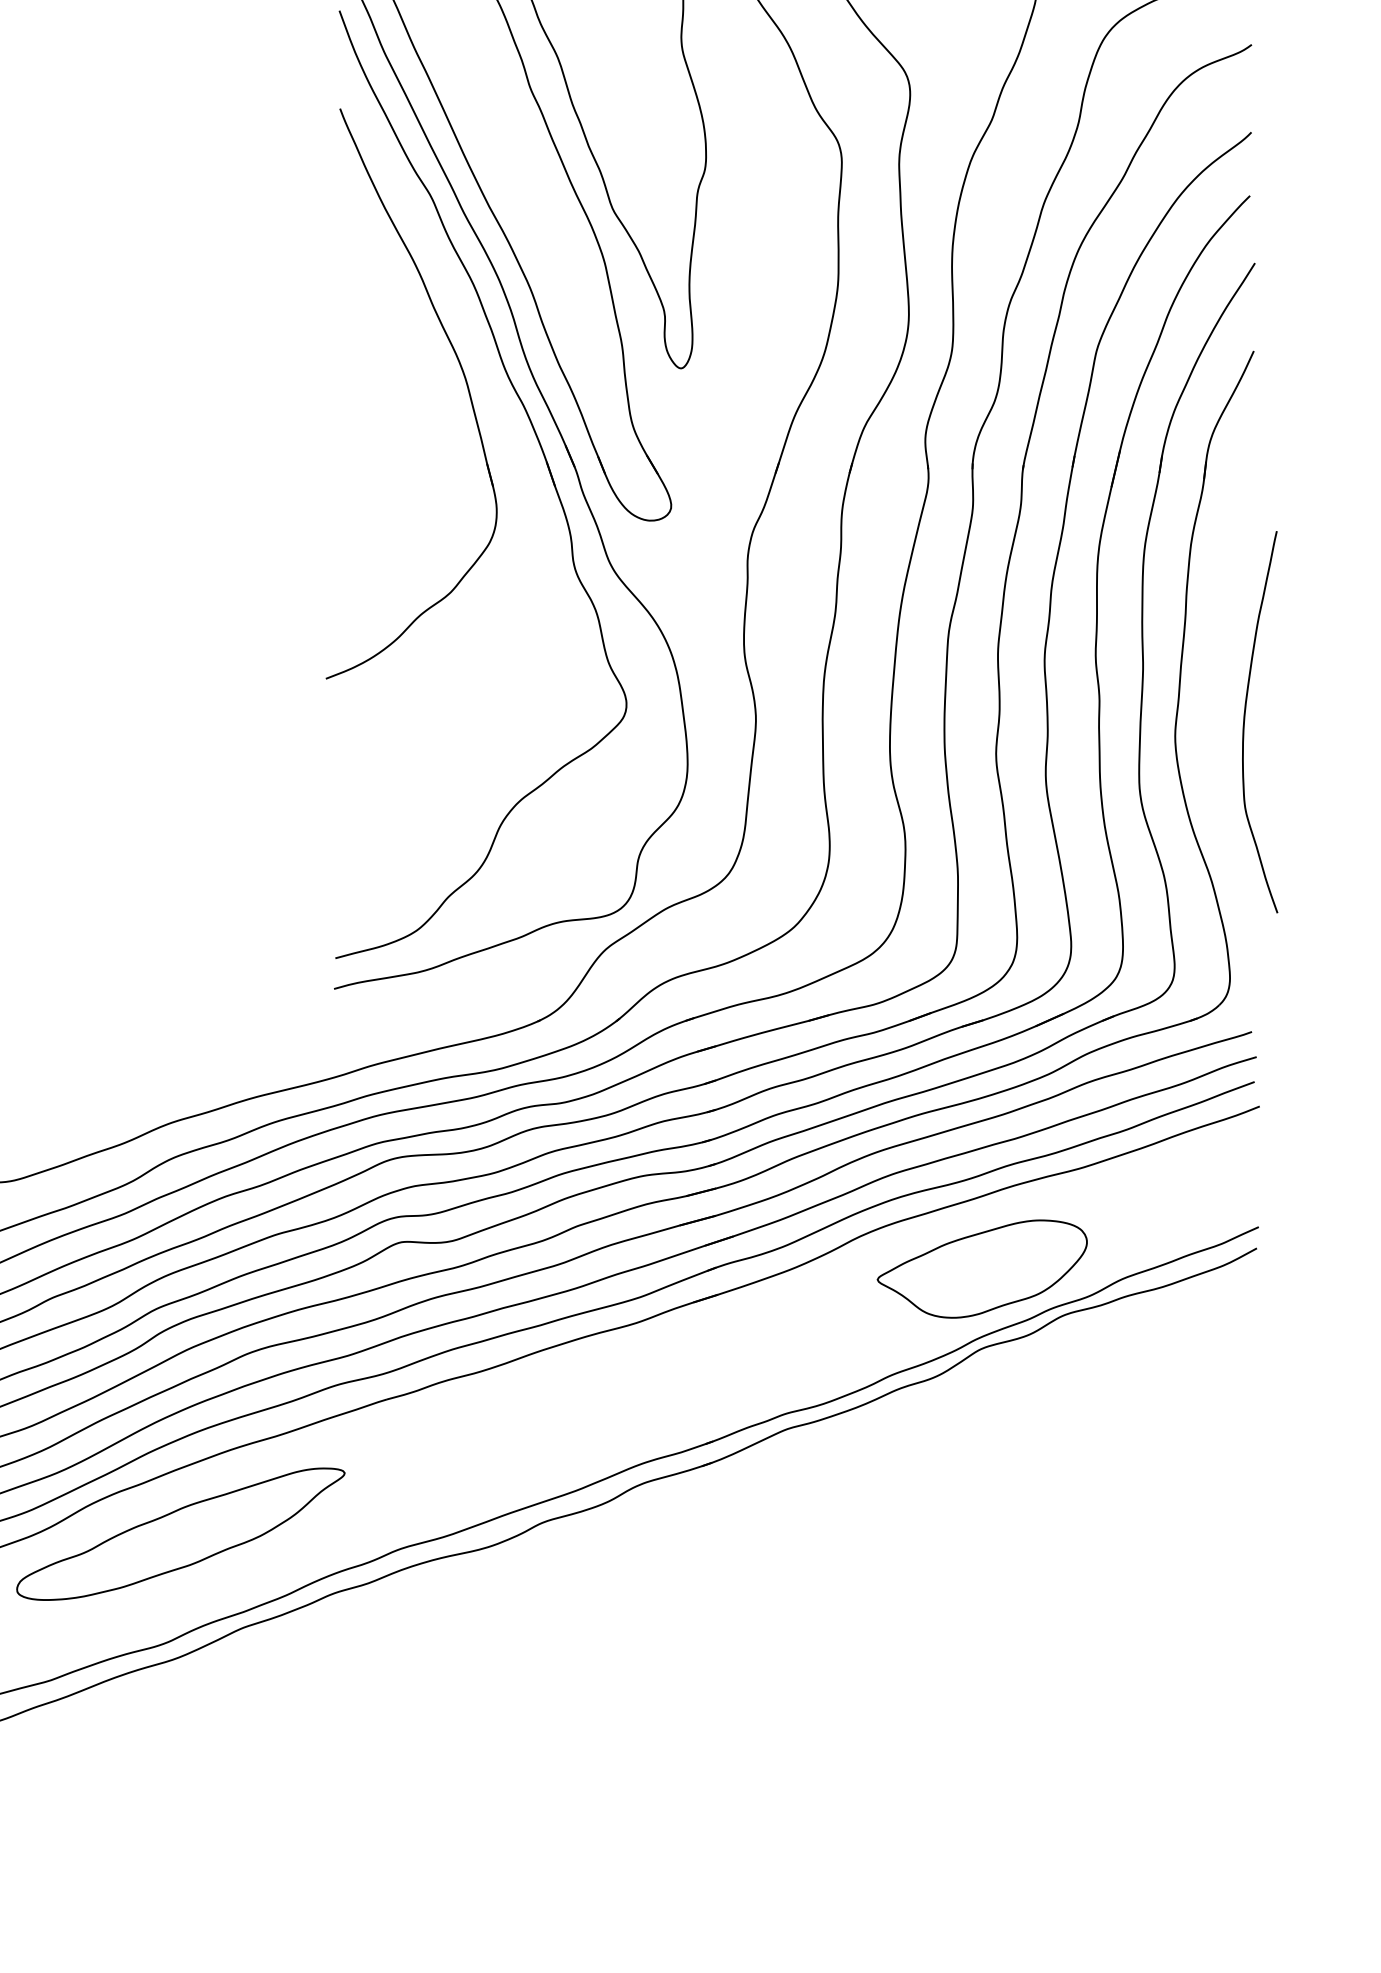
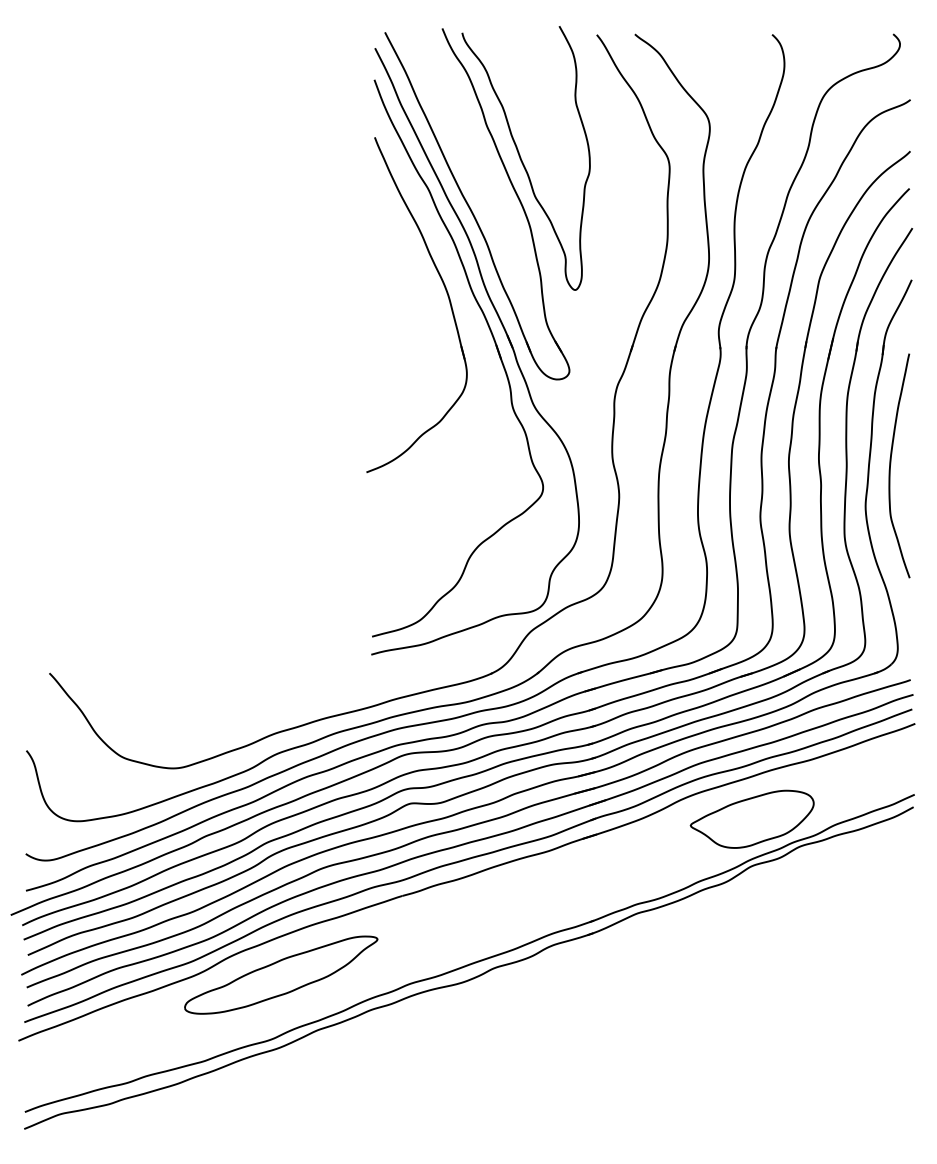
curve: (1246, 719) -> (891, 464), moved

